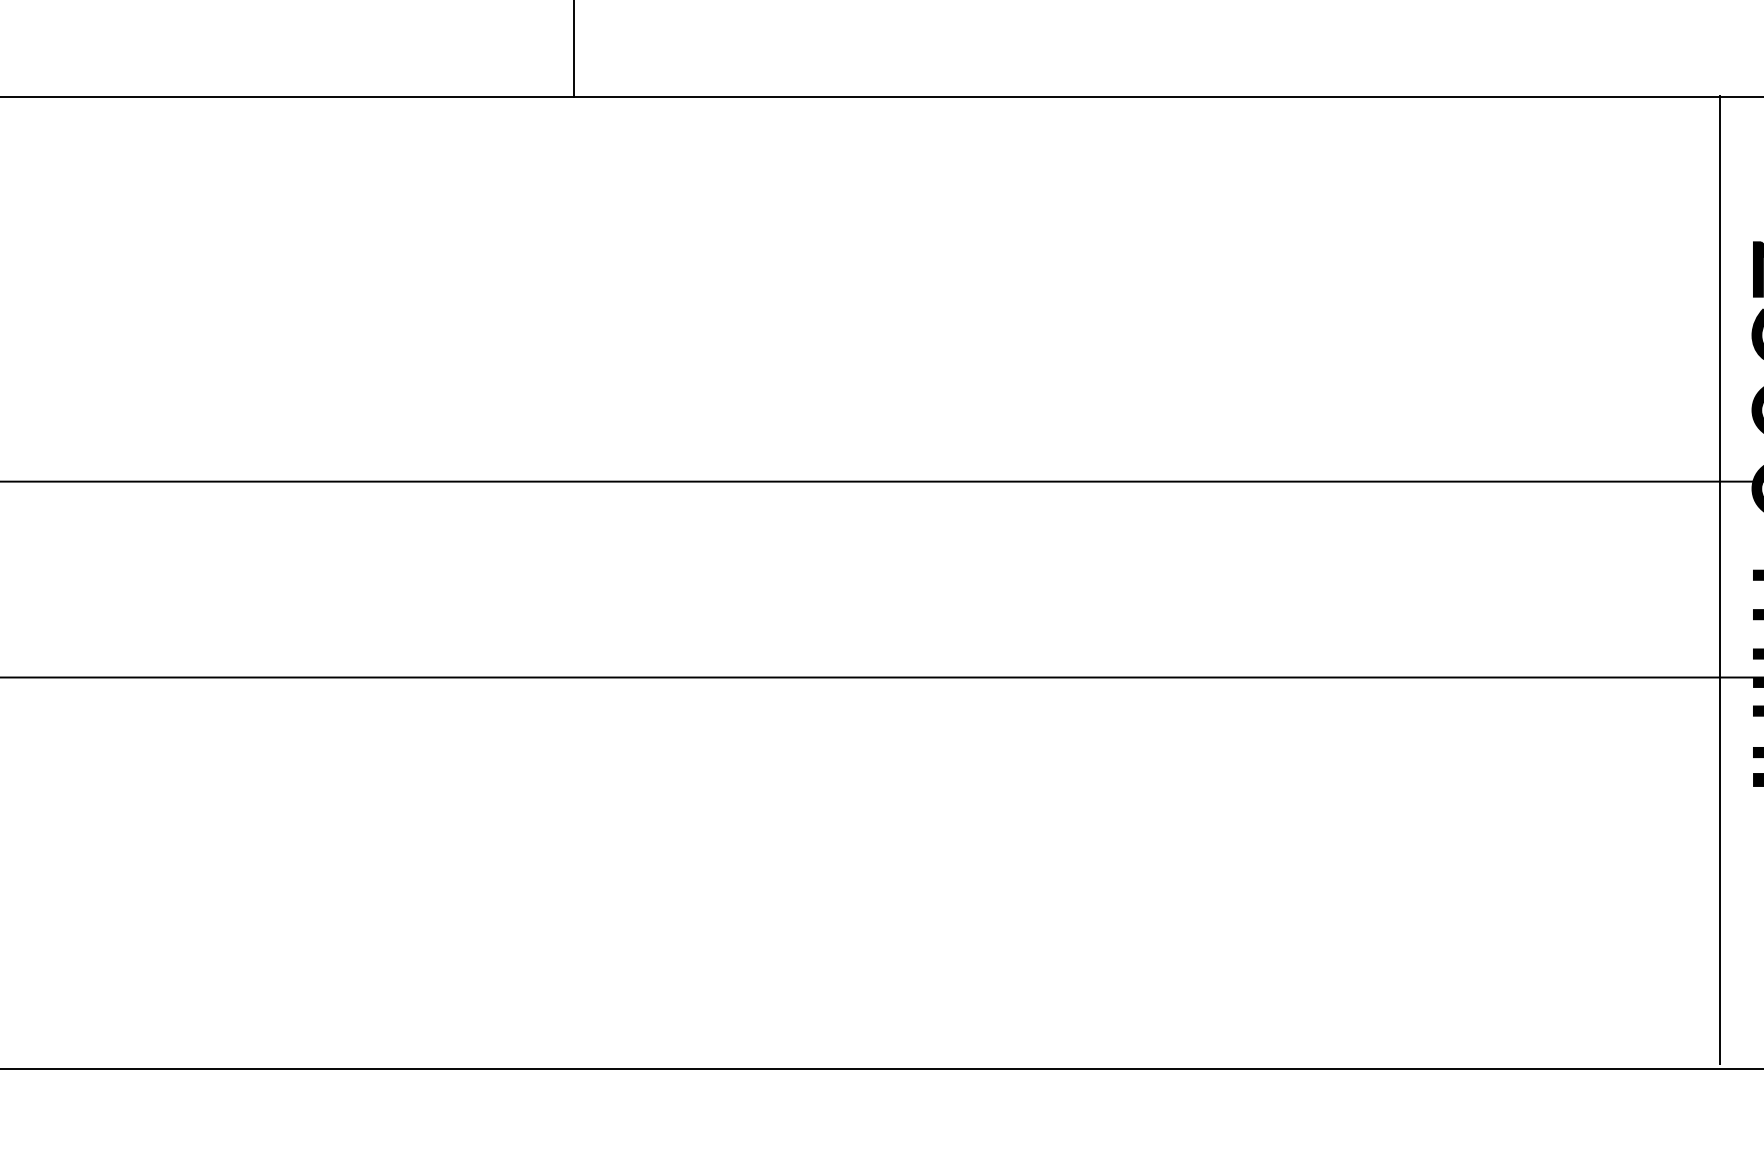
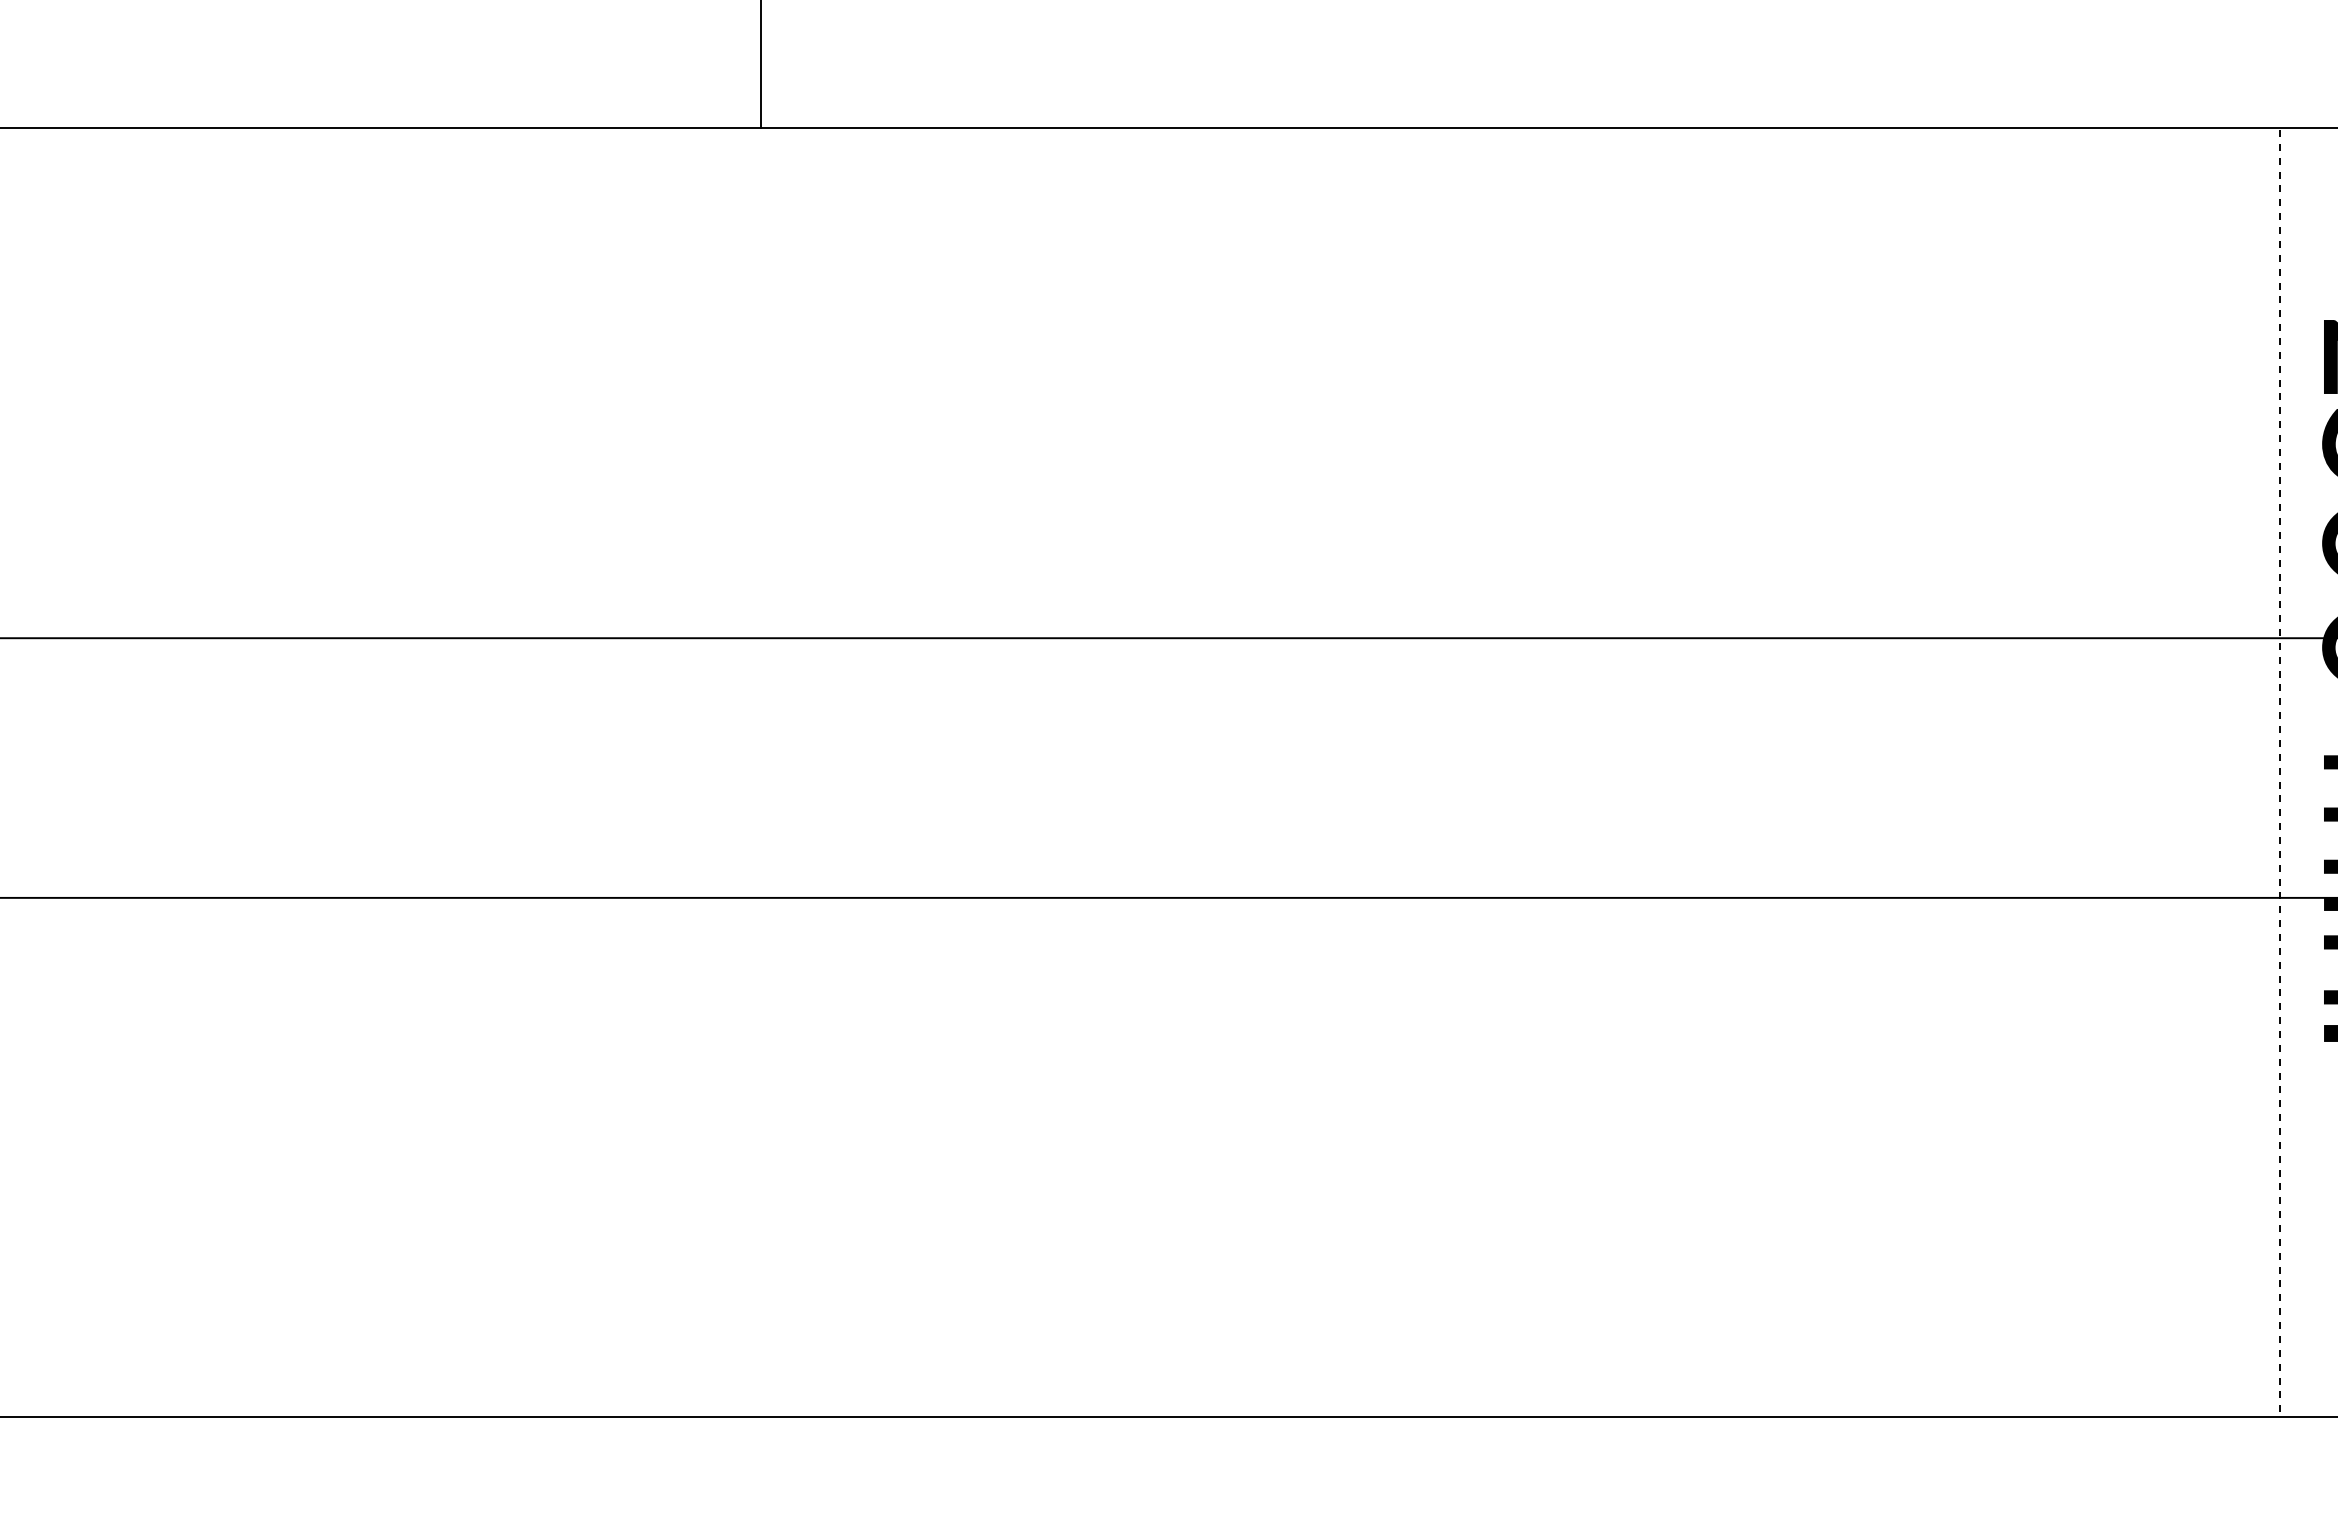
line: (1720, 579) -> (2280, 768), solid -> dashed

